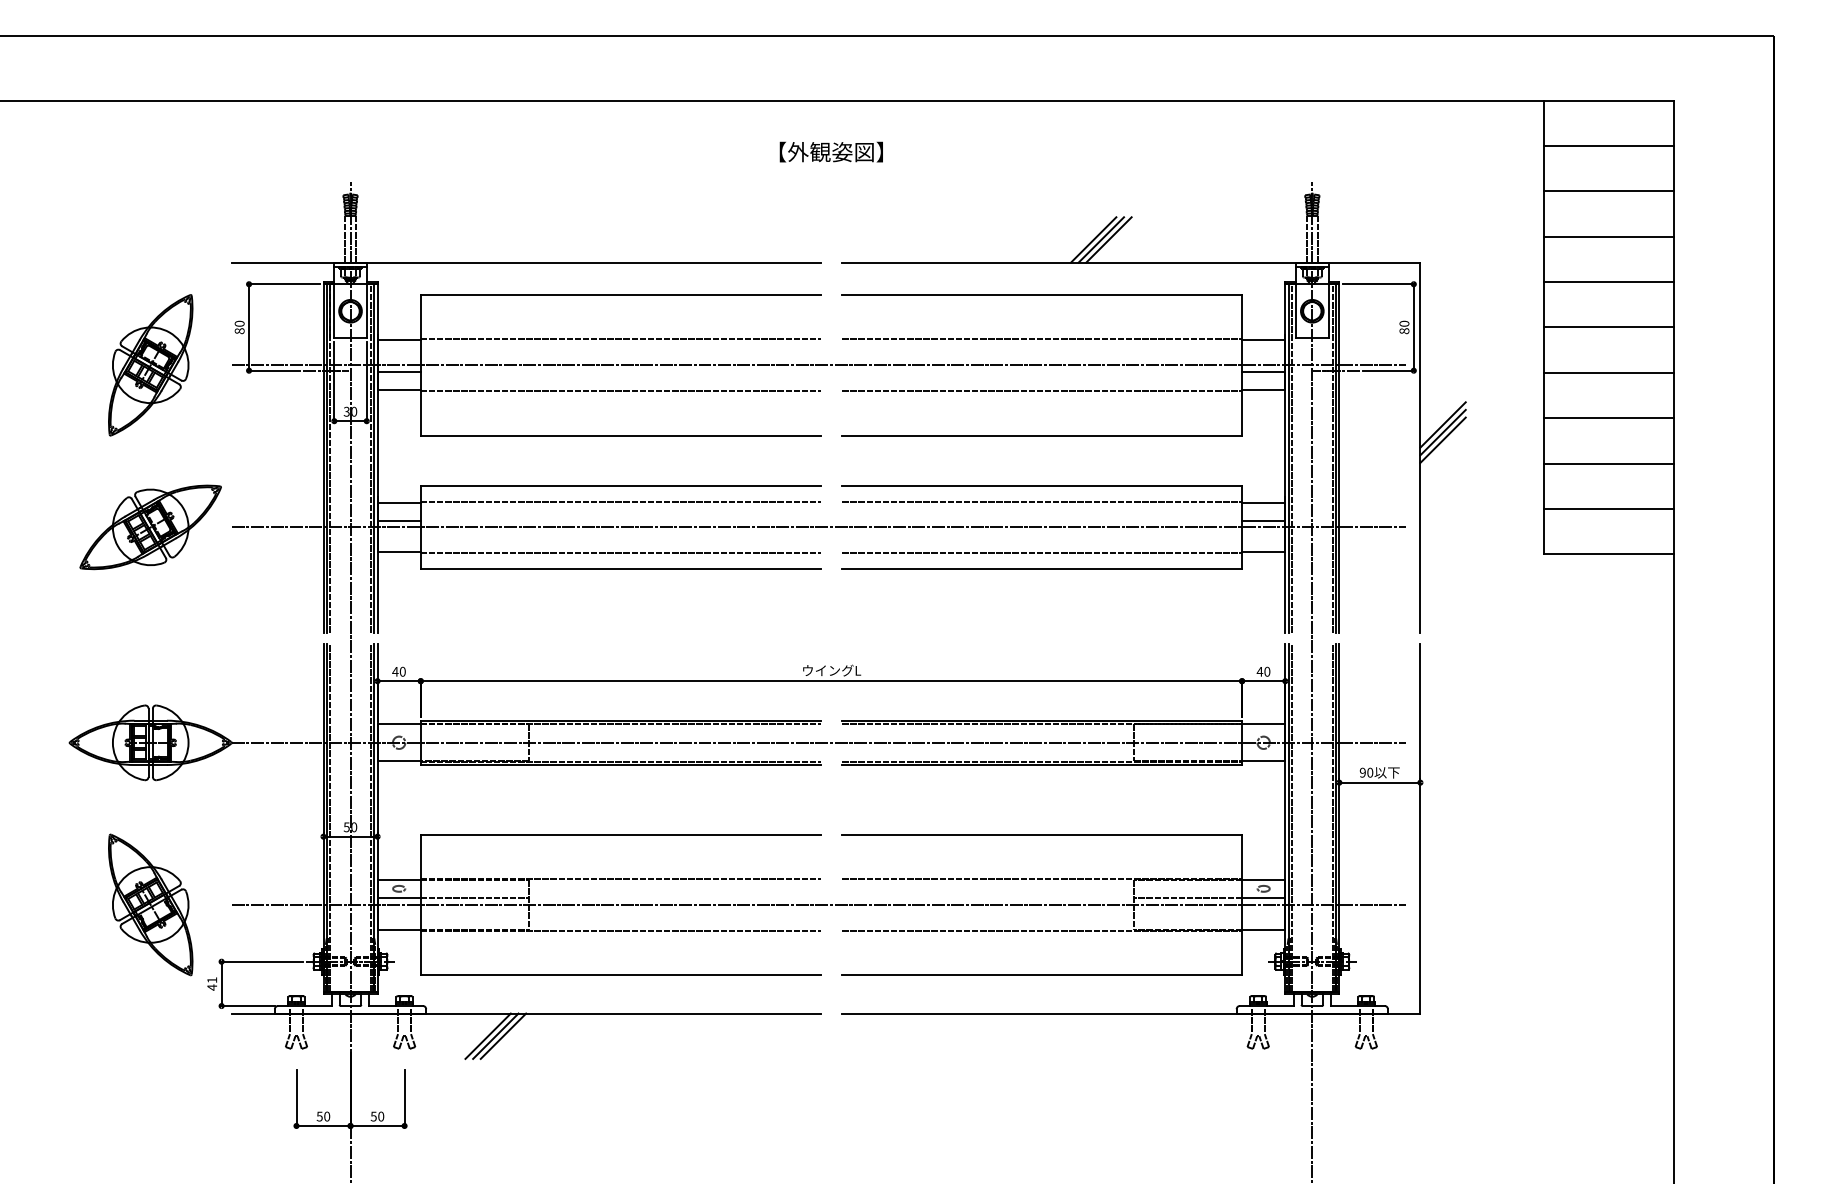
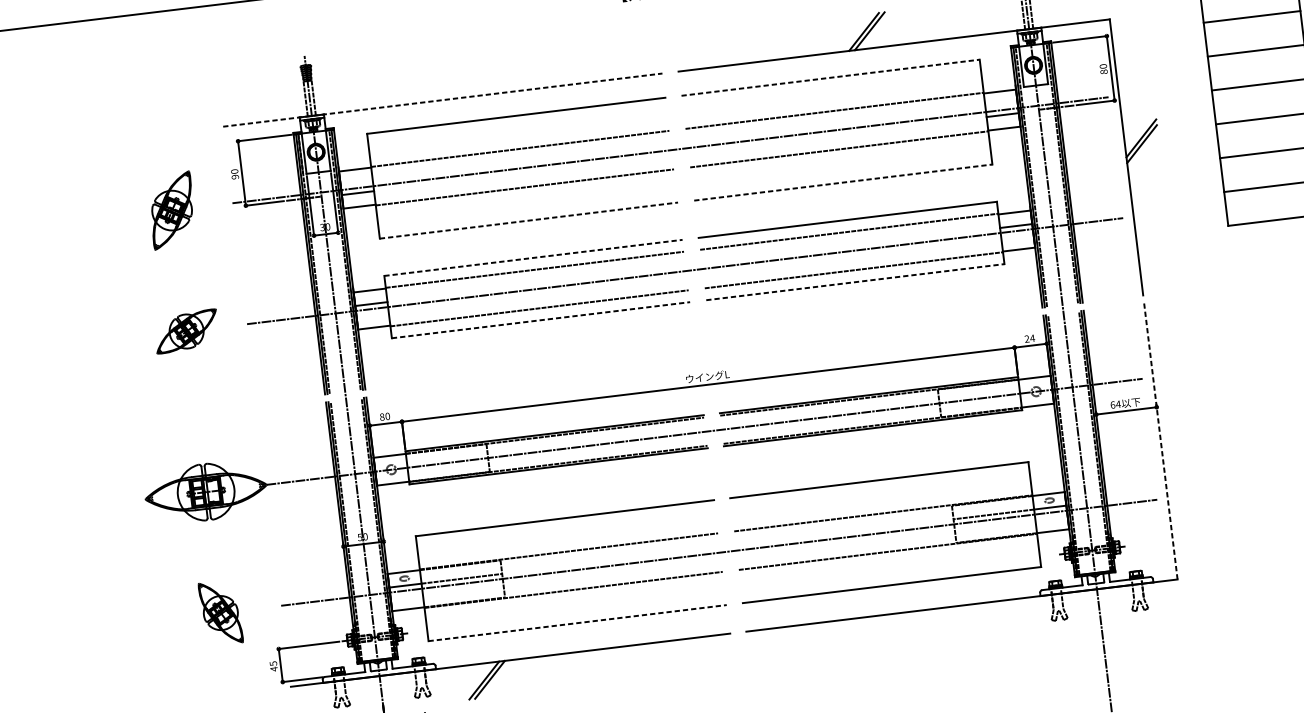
line: (1108, 239) -> (875, 30), removed
line: (526, 262) -> (443, 99), solid -> dashed
line: (1042, 295) -> (830, 78), solid -> dashed
text: (239, 331) -> (235, 177), 80 -> 90
part: (150, 365) -> (171, 210), size x0.7
line: (620, 435) -> (528, 220), solid -> dashed
line: (1042, 435) -> (843, 182), solid -> dashed
line: (1442, 439) -> (1142, 149), removed
line: (620, 485) -> (533, 257), solid -> dashed
part: (150, 527) -> (186, 331), size x0.6
line: (620, 569) -> (540, 320), solid -> dashed
line: (1042, 569) -> (855, 282), solid -> dashed
text: (395, 671) -> (382, 416), 40 -> 80
text: (1263, 671) -> (1029, 338), 40 -> 24
text: (1366, 772) -> (1115, 404), 90 -> 64
line: (1420, 829) -> (1161, 442), solid -> dashed
part: (150, 904) -> (220, 612), size x0.6
line: (620, 975) -> (577, 623), solid -> dashed
text: (212, 980) -> (273, 663), 41 -> 45
line: (503, 1035) -> (495, 678), removed

